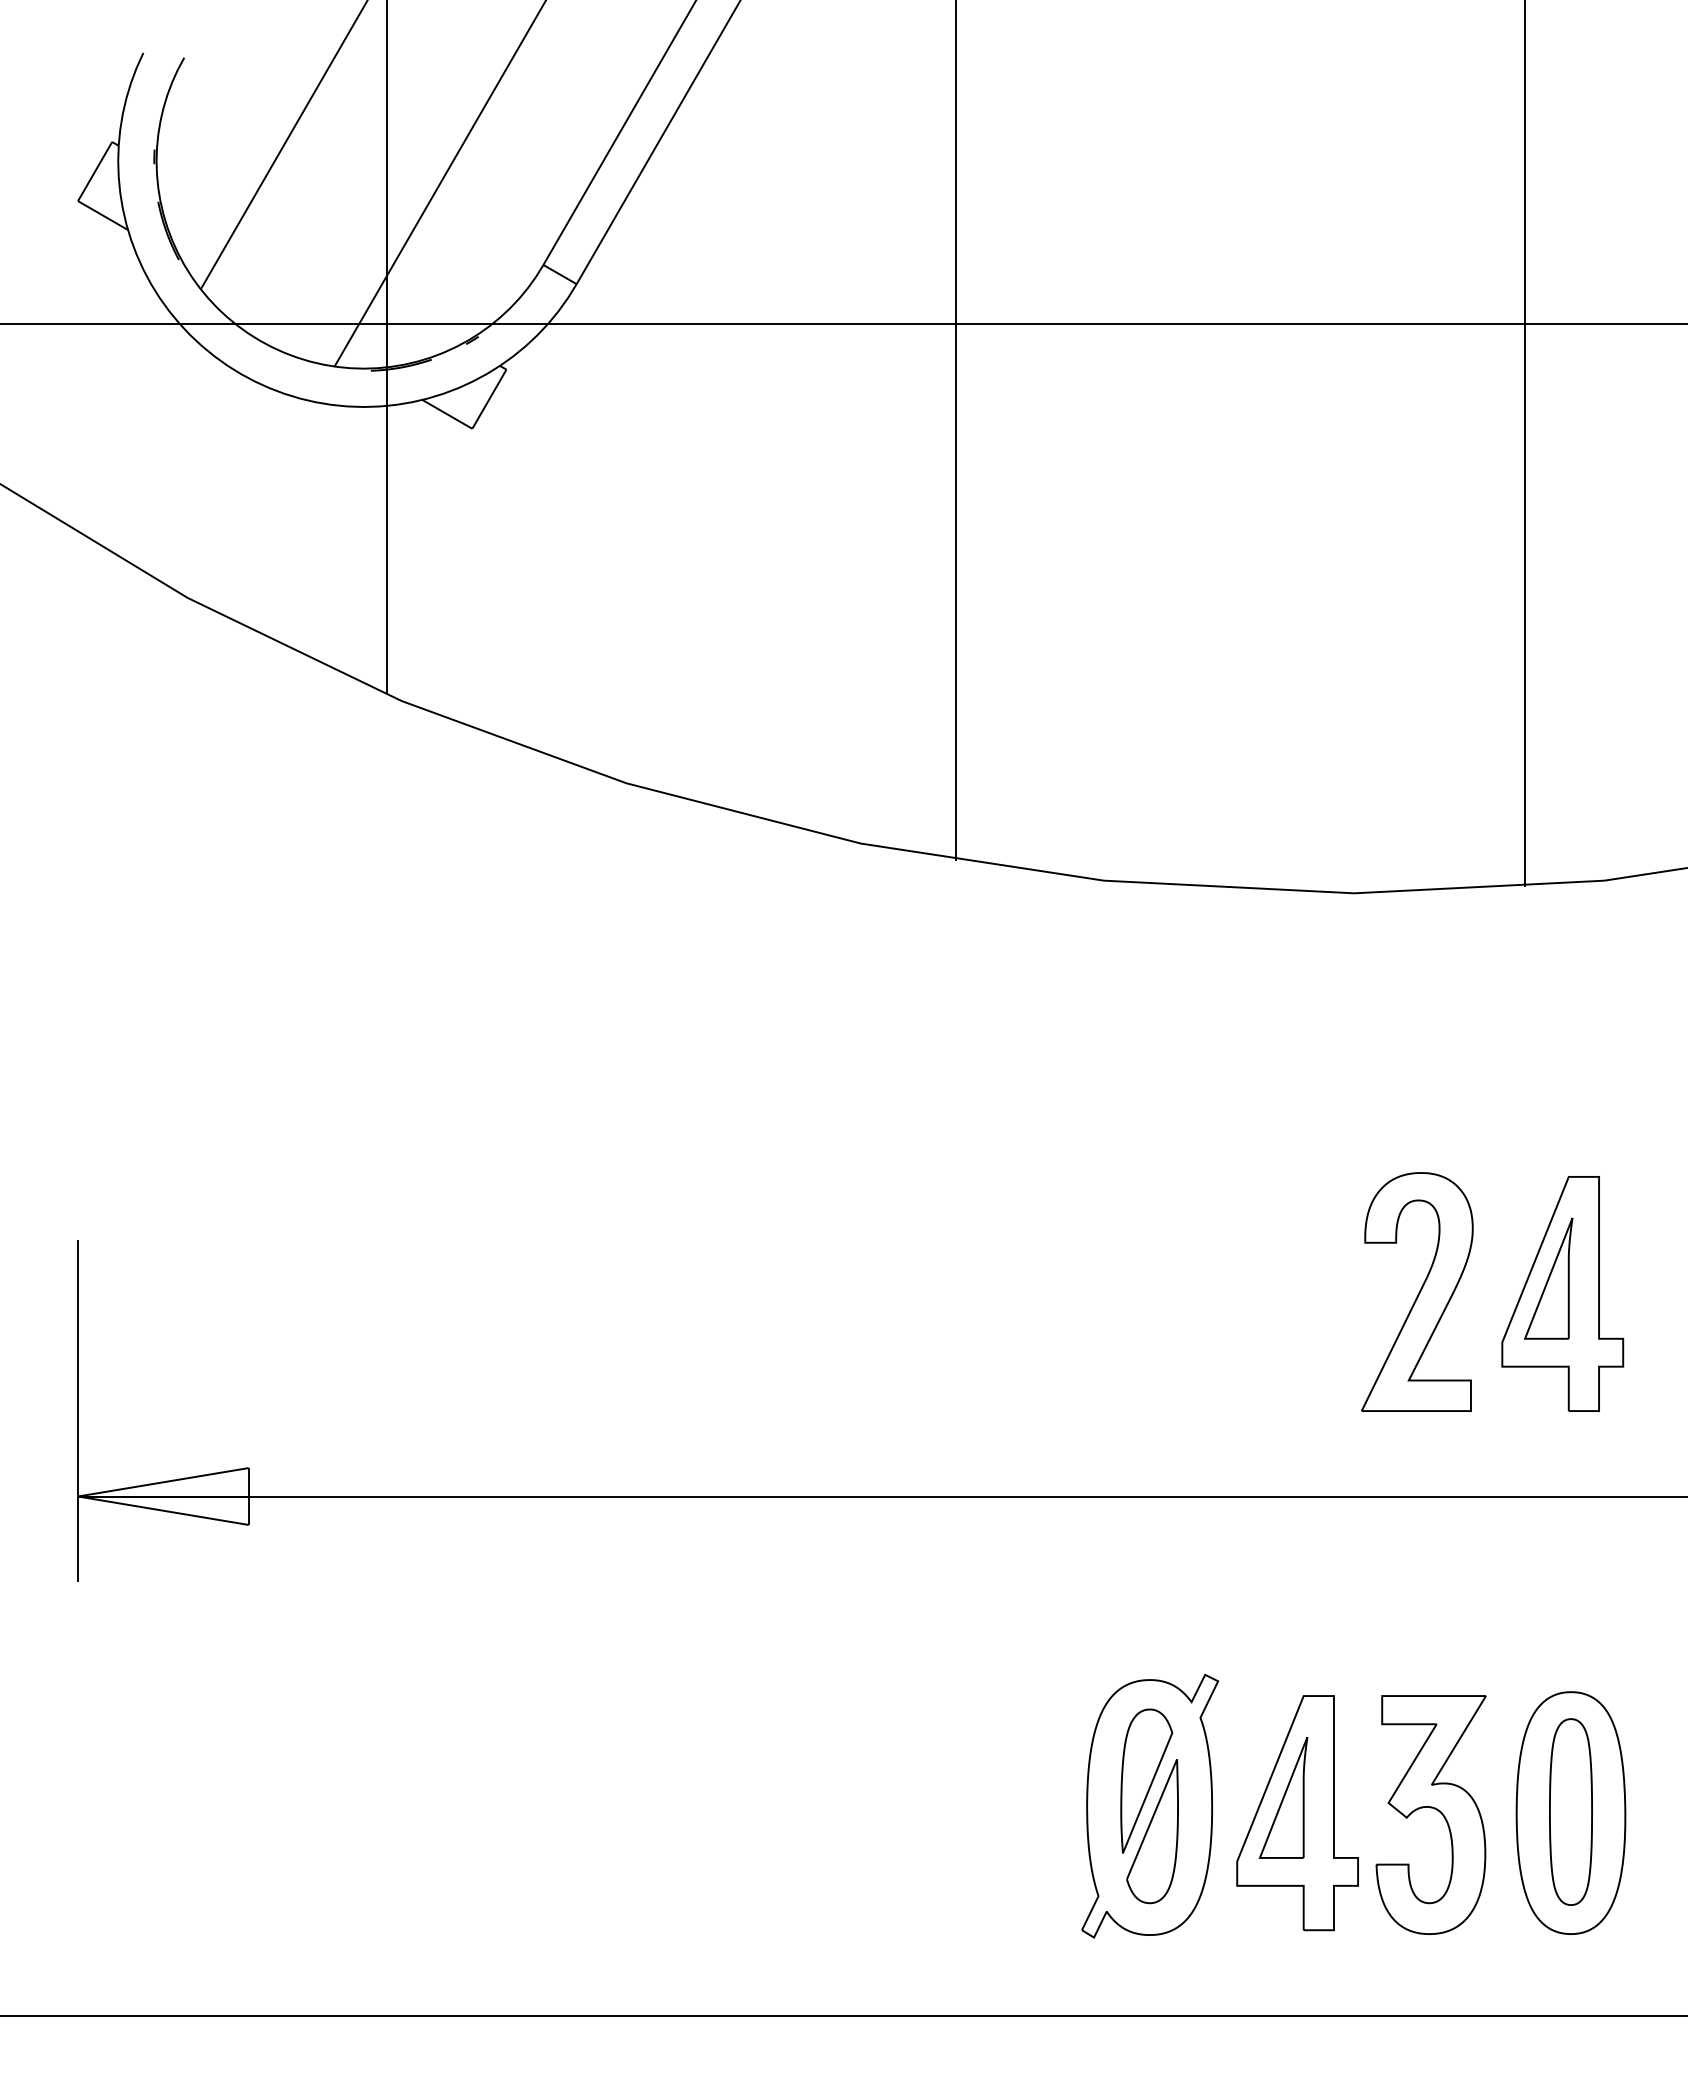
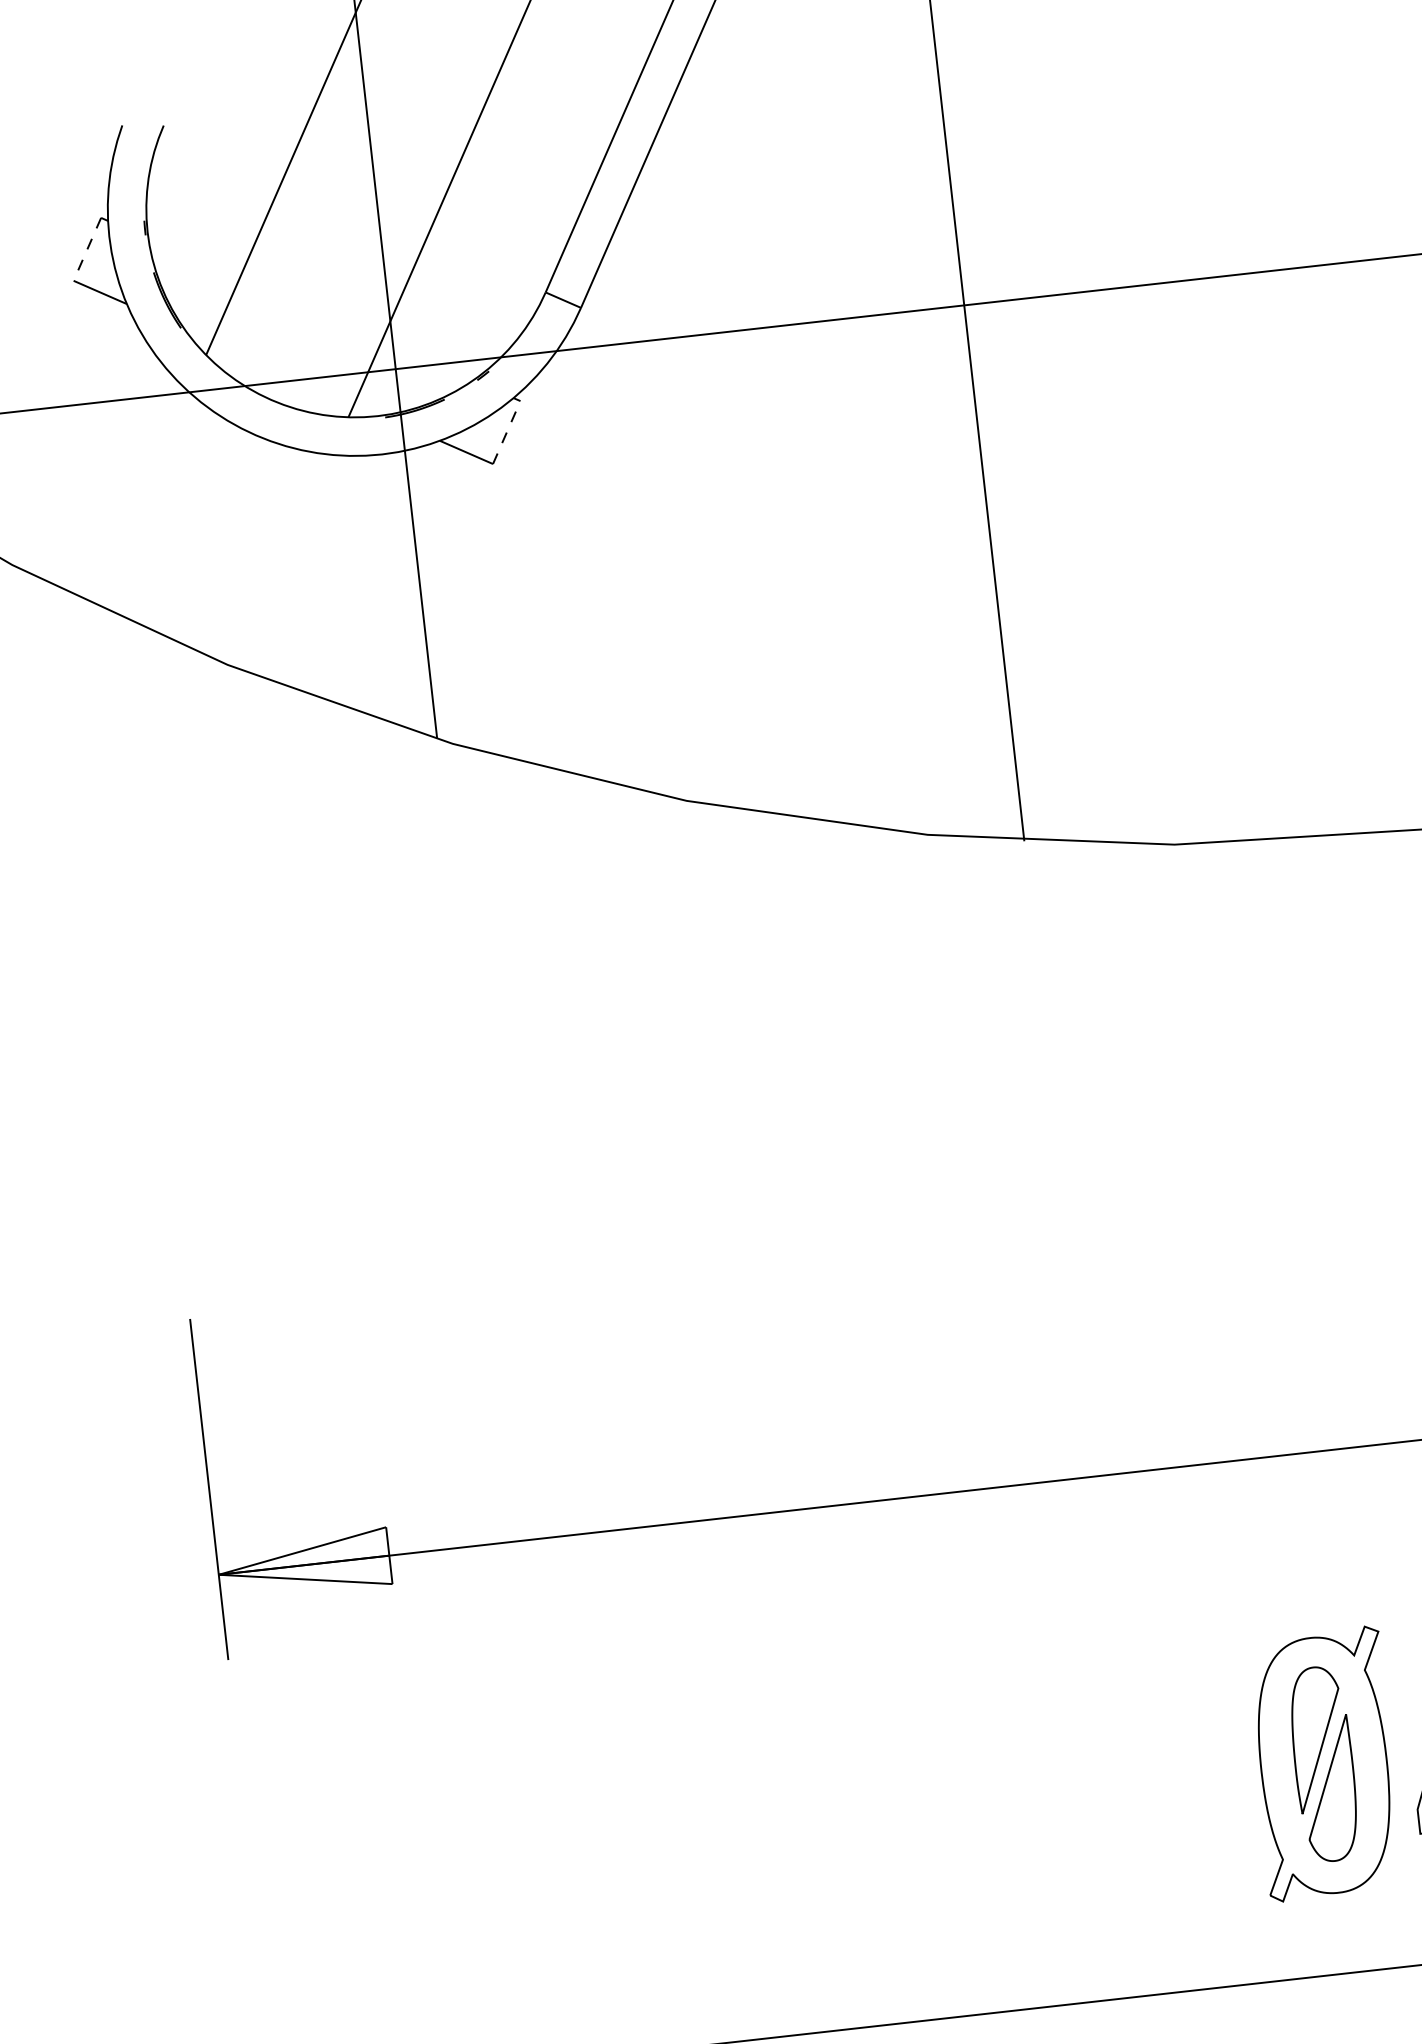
line: (94, 172) -> (86, 250), solid -> dashed
line: (489, 398) -> (506, 431), solid -> dashed

